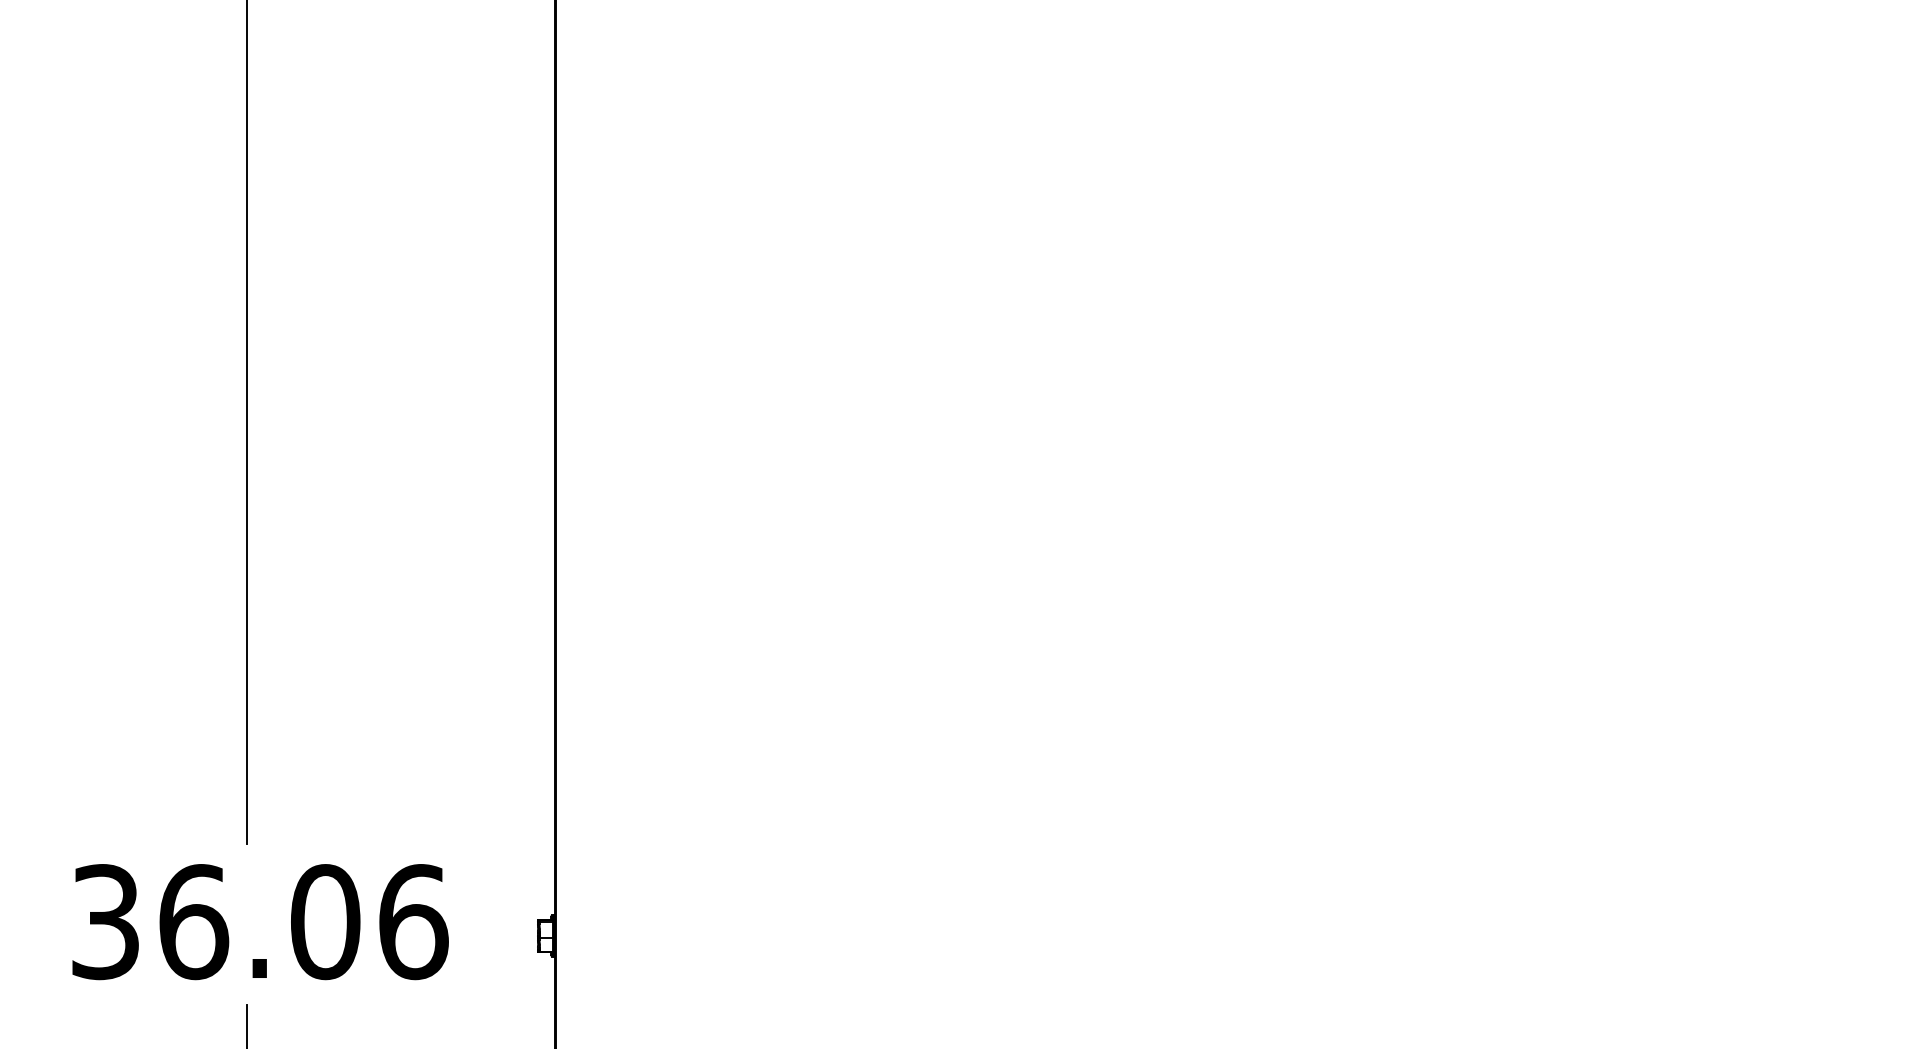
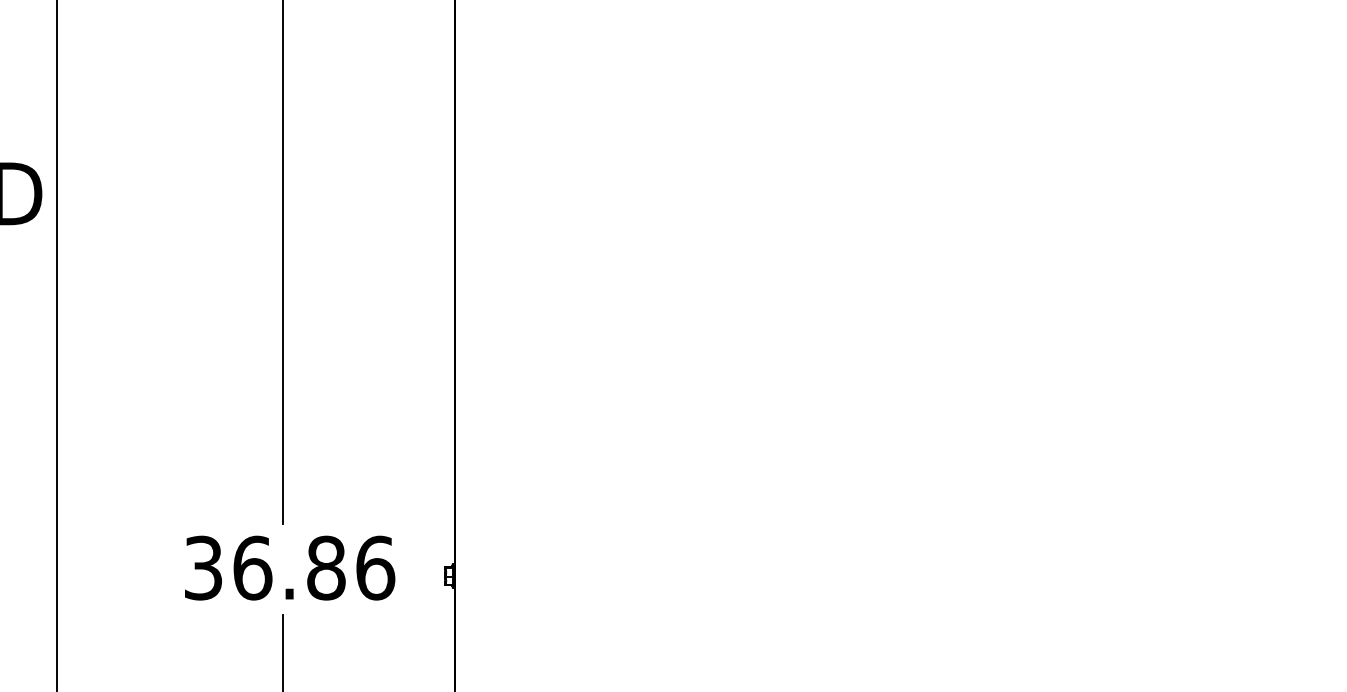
text: (325, 922) -> (326, 568), 36.06 -> 36.86

